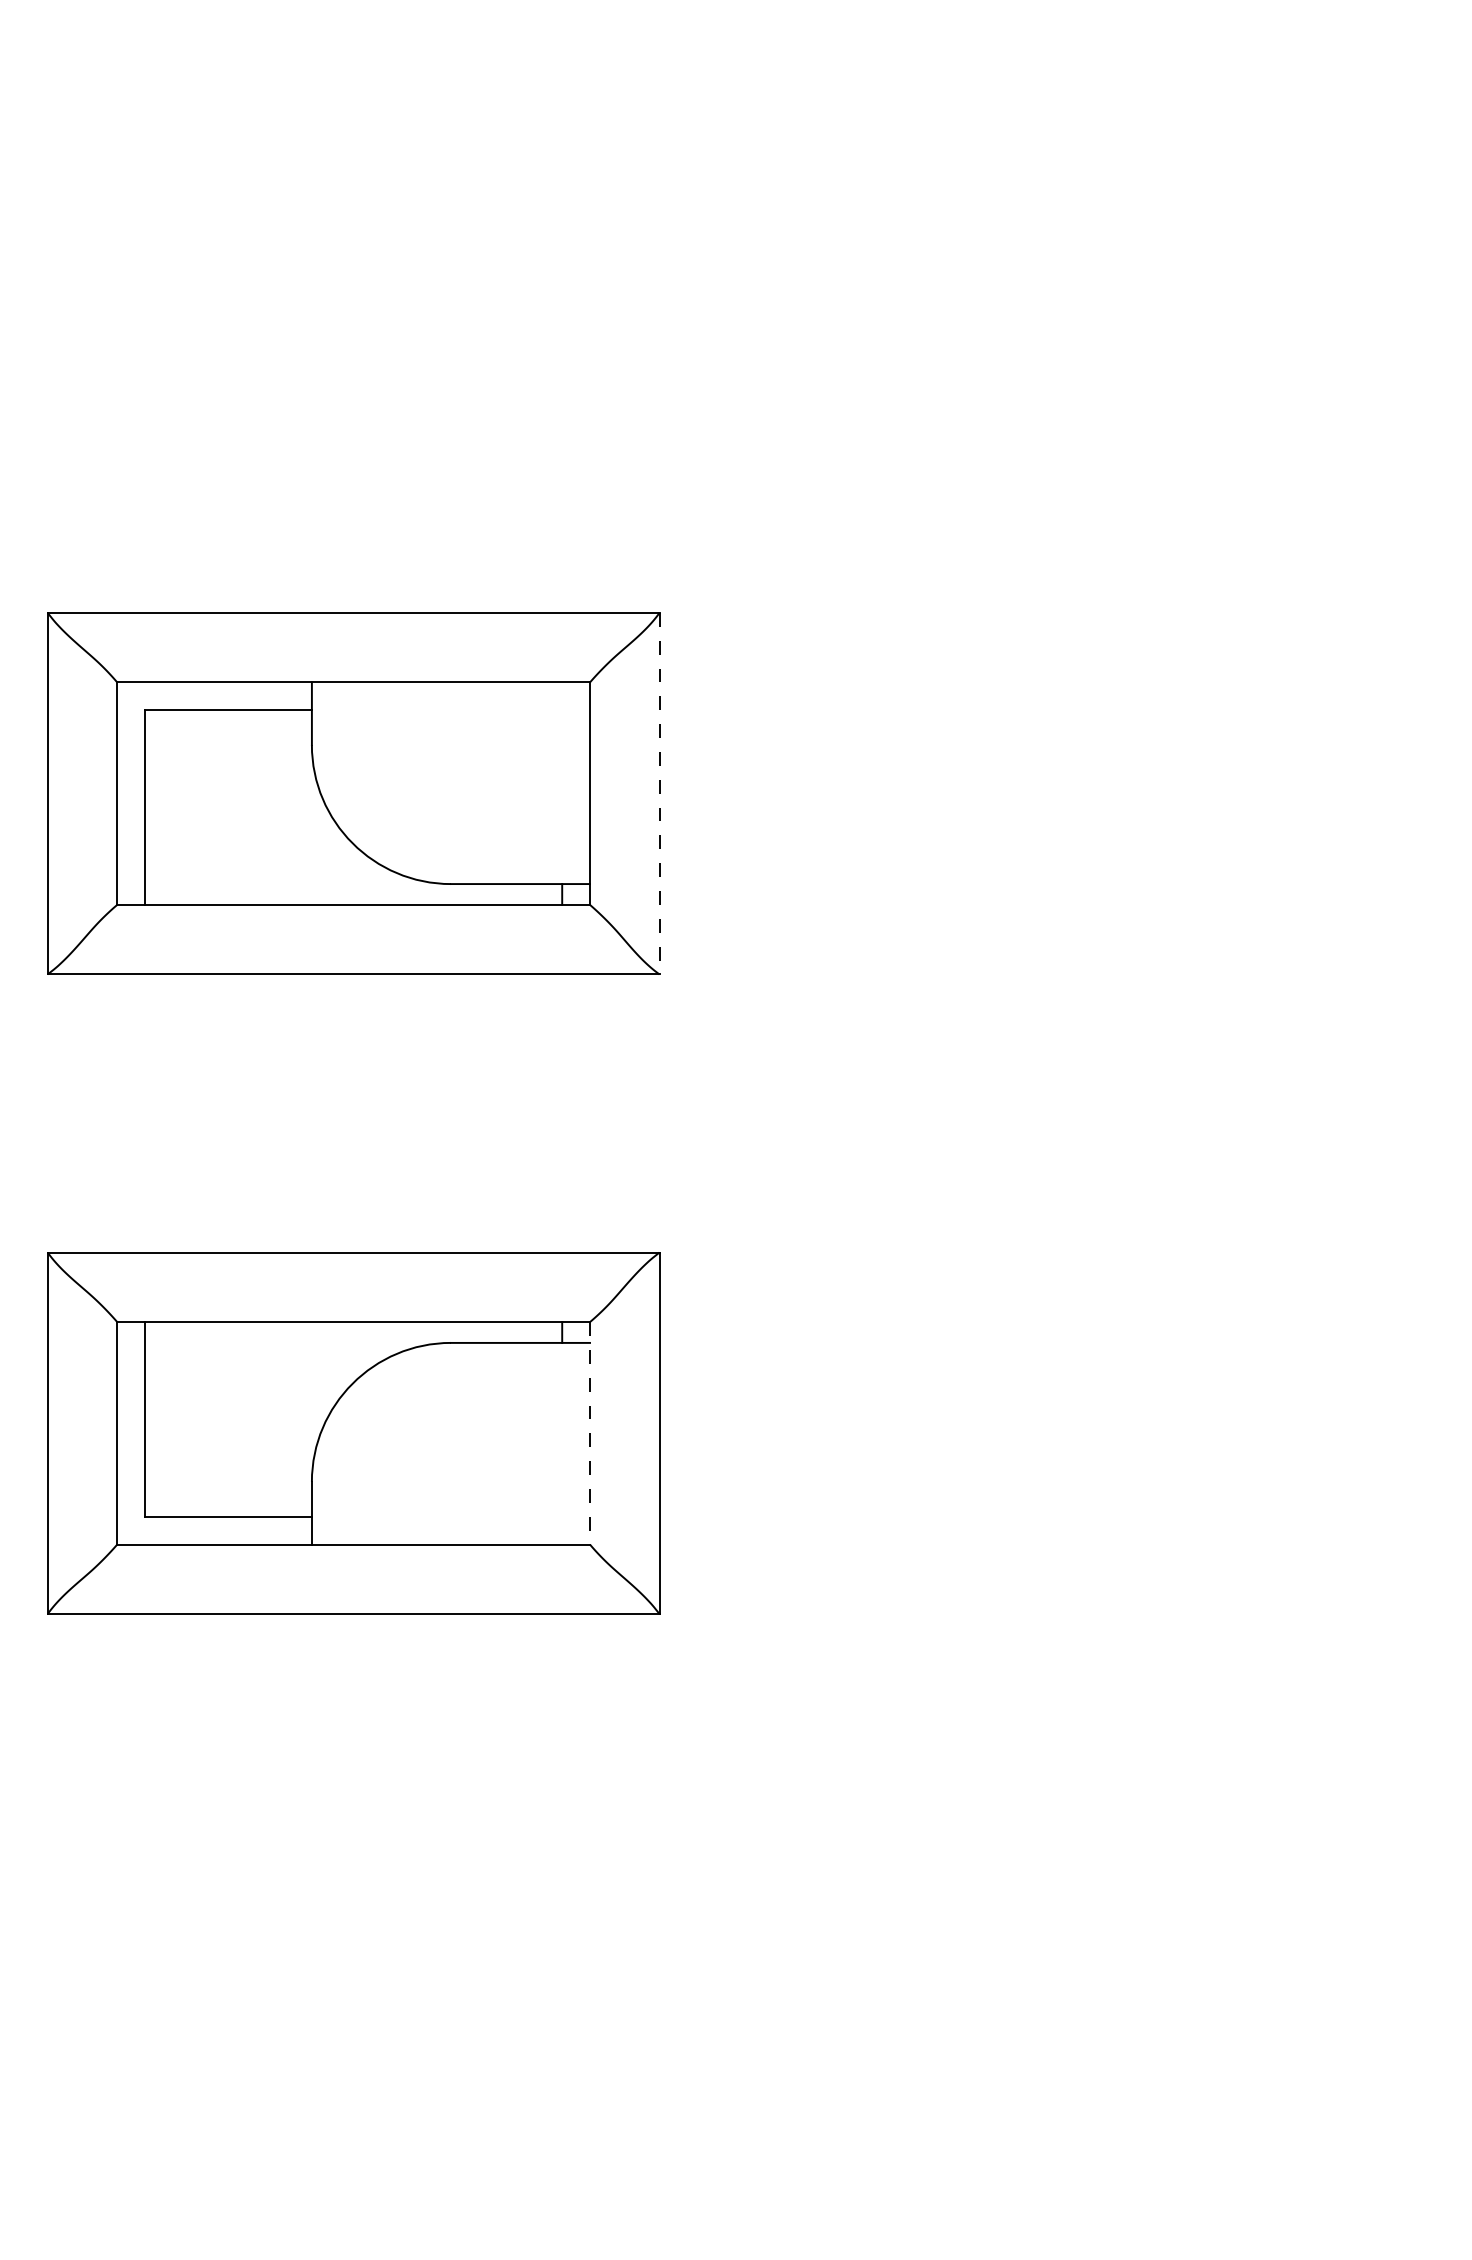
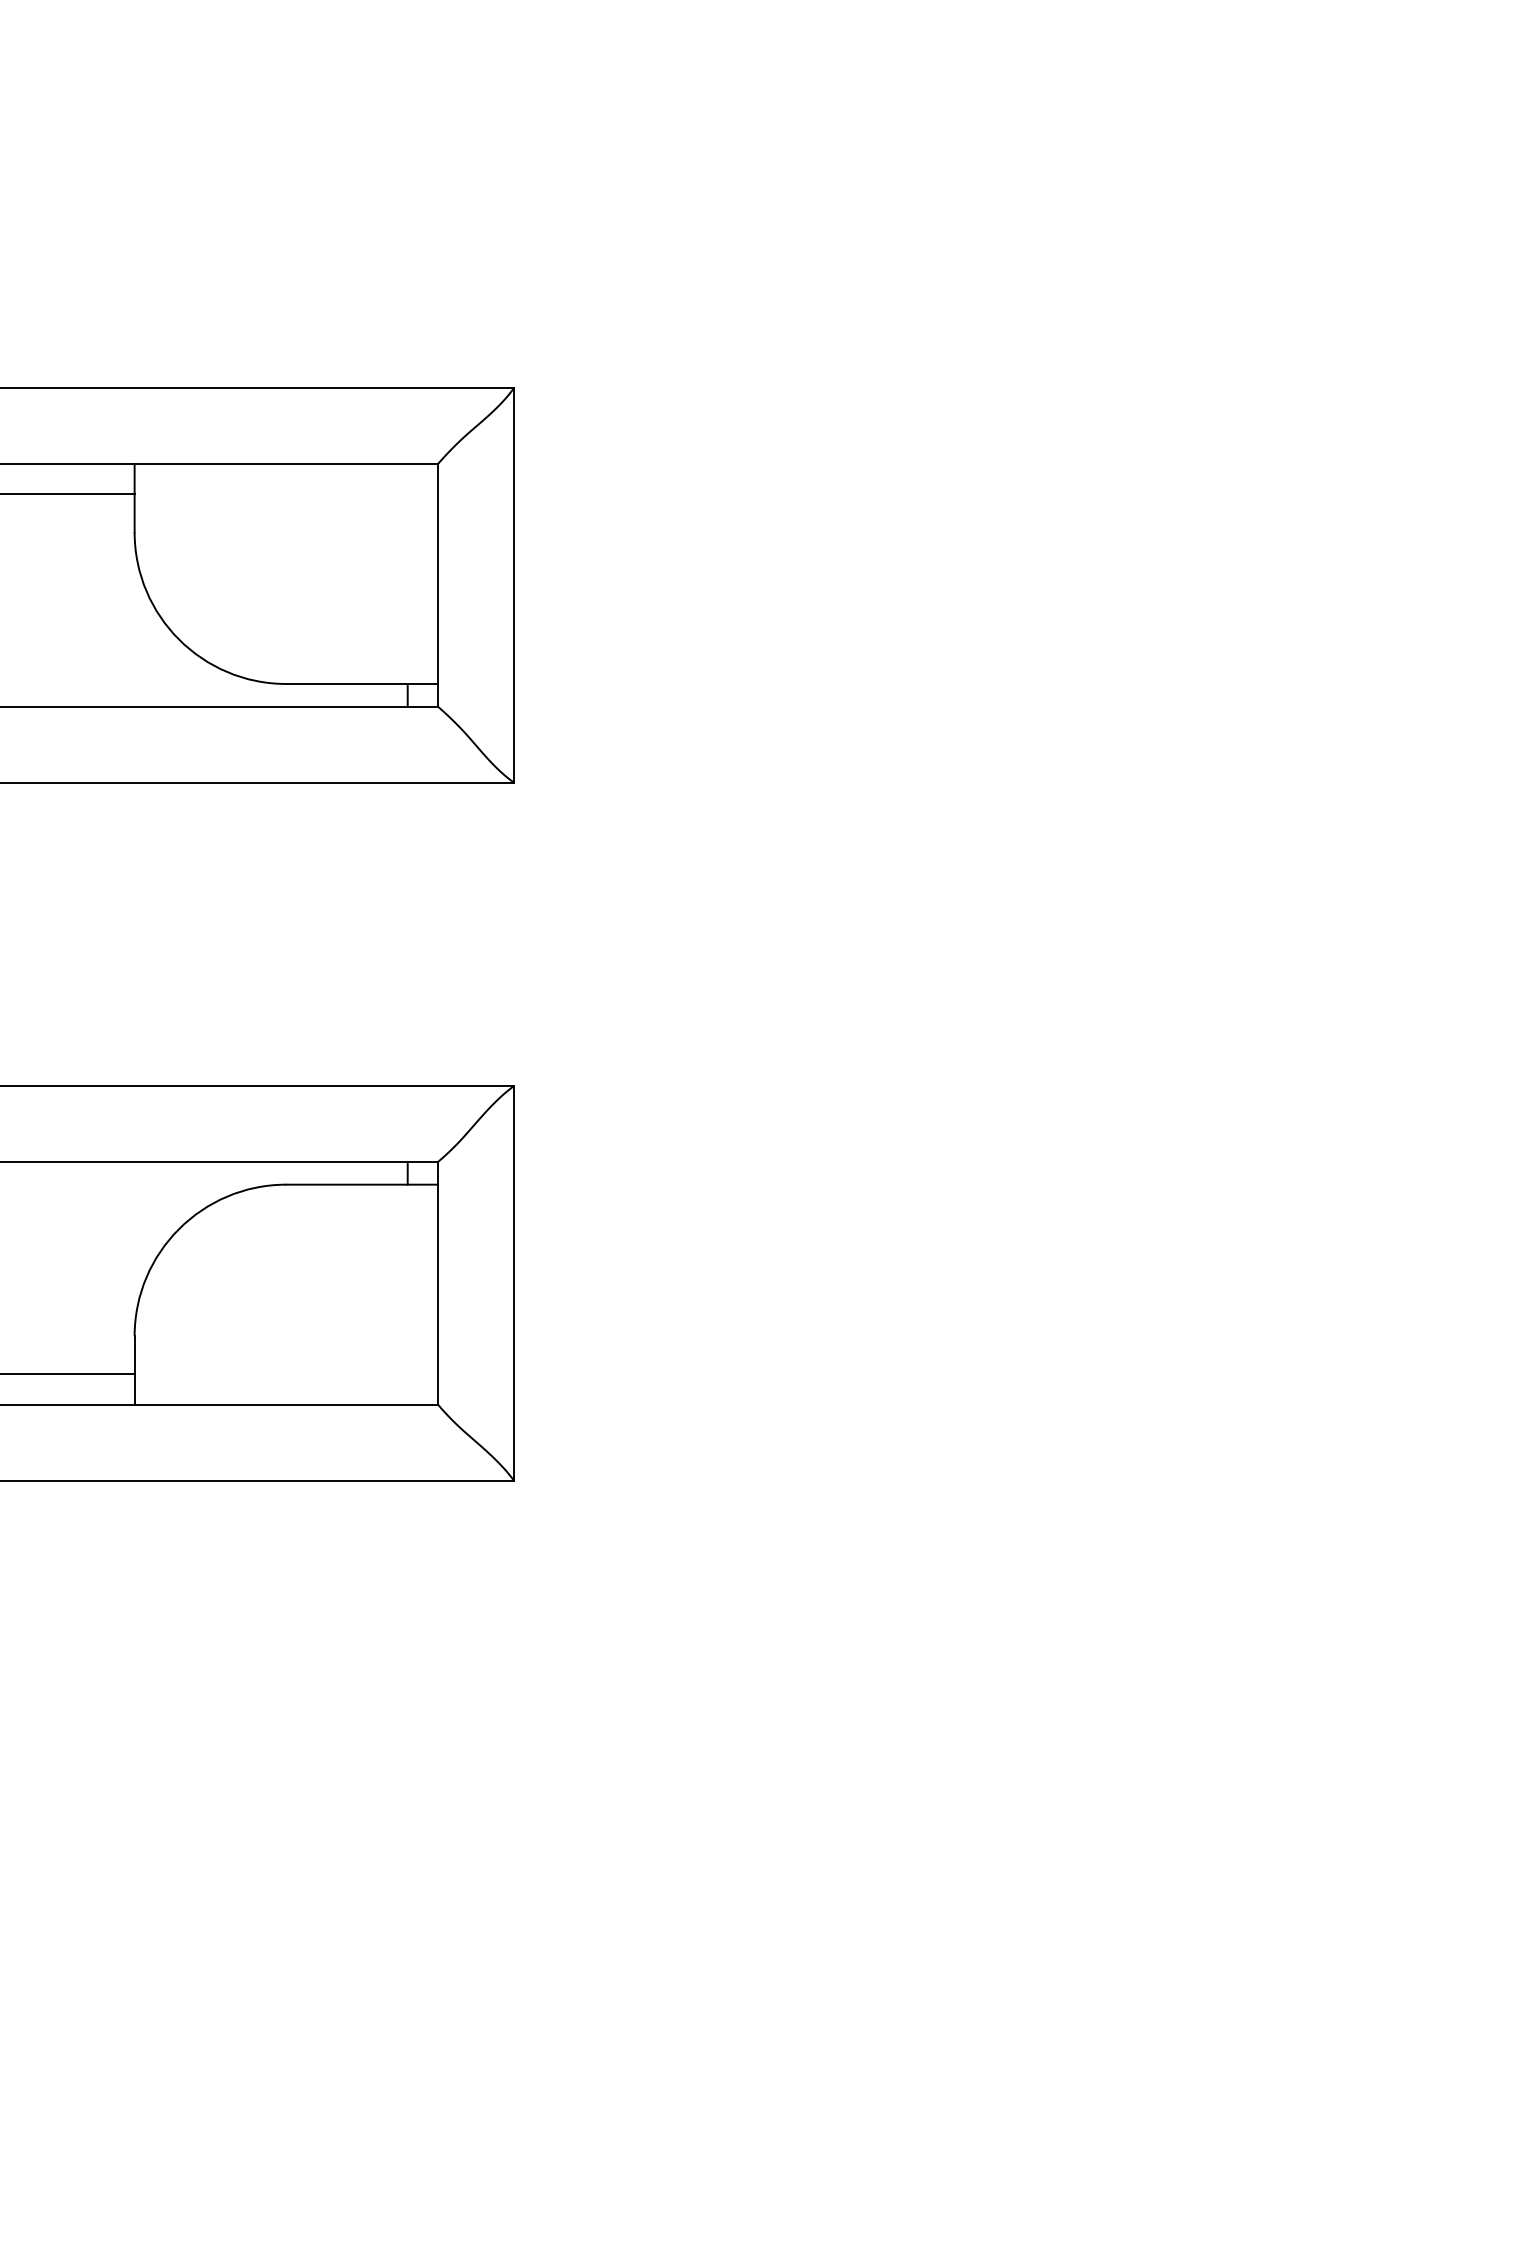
line: (659, 793) -> (513, 585), dashed -> solid
line: (590, 1433) -> (438, 1283), dashed -> solid

